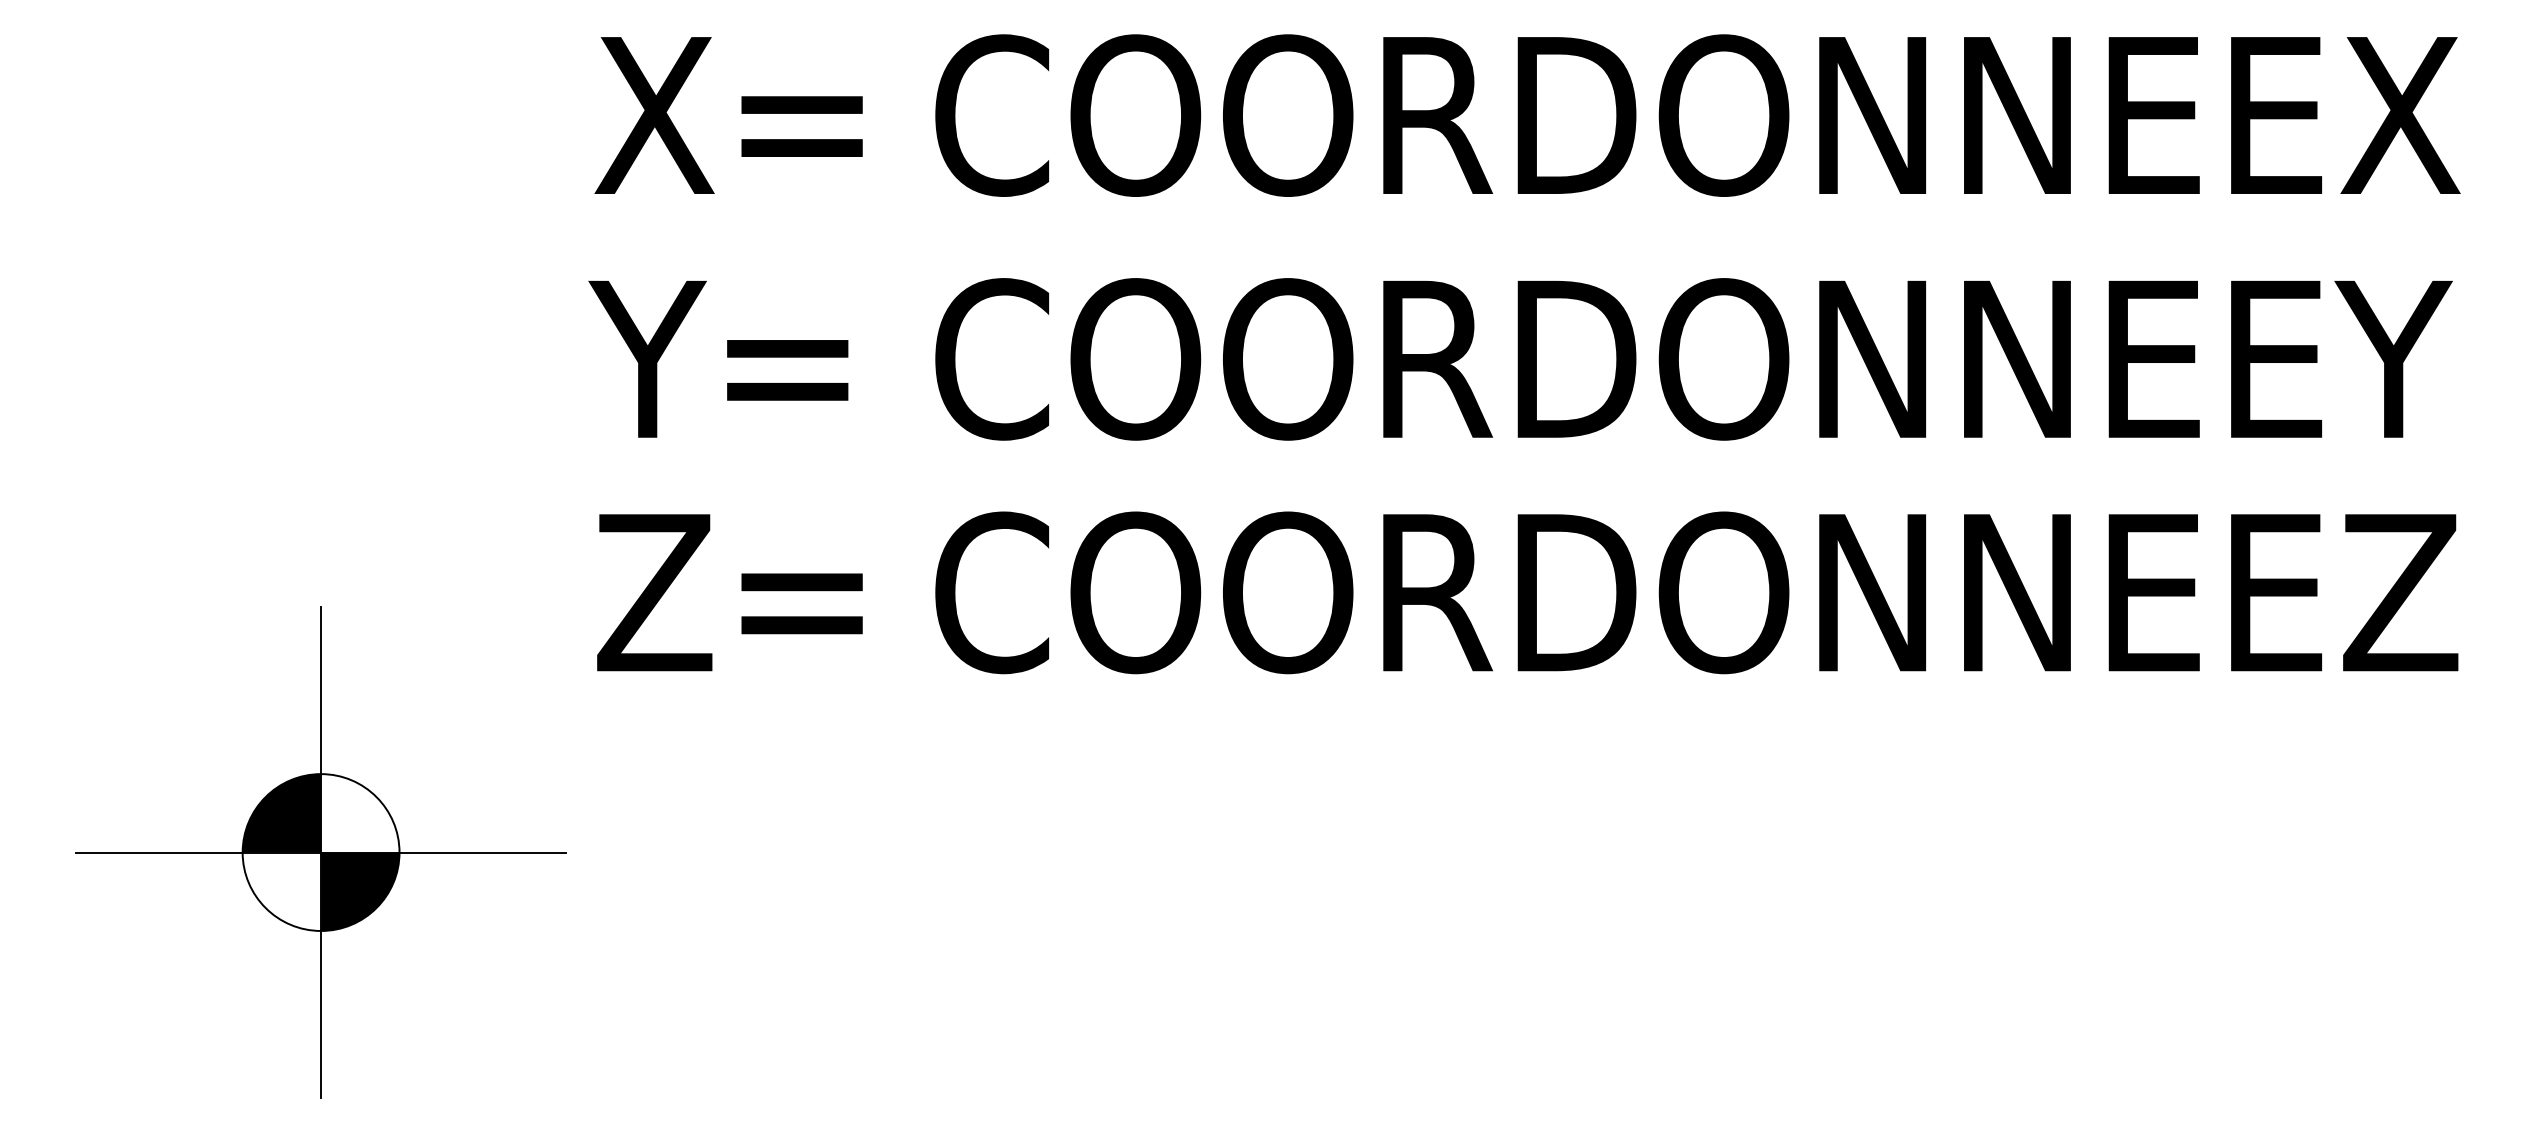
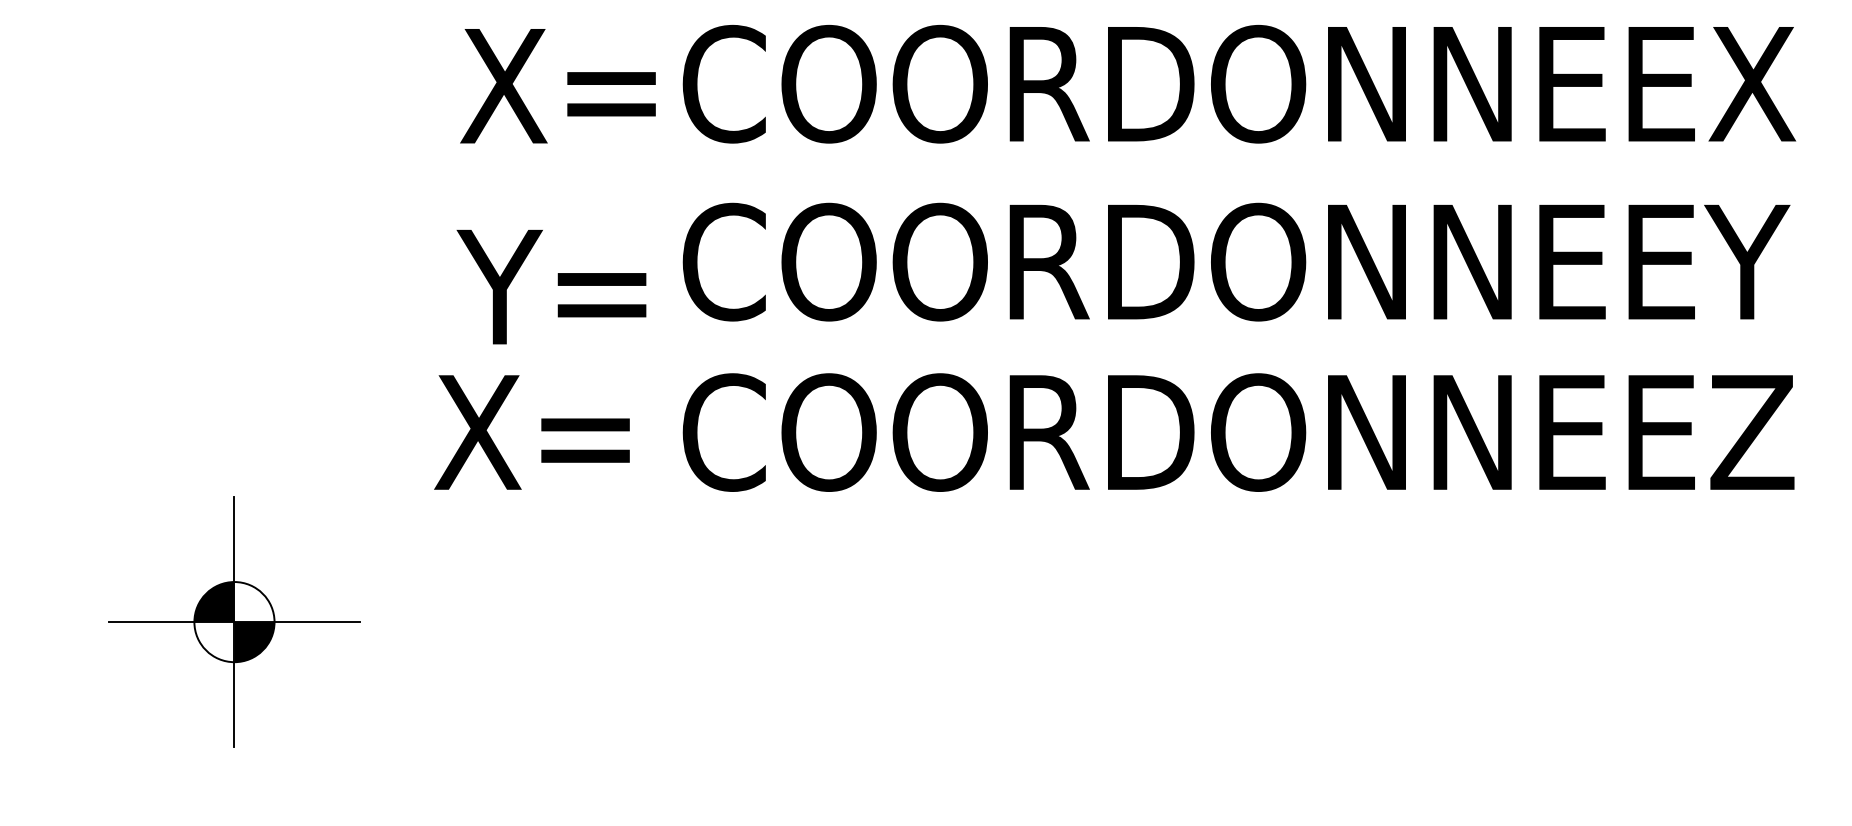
text: (728, 115) -> (557, 86), moved
text: (718, 359) -> (551, 287), moved
text: (654, 592) -> (477, 432), Z= -> X=
part: (321, 851) -> (234, 621), size x0.7

